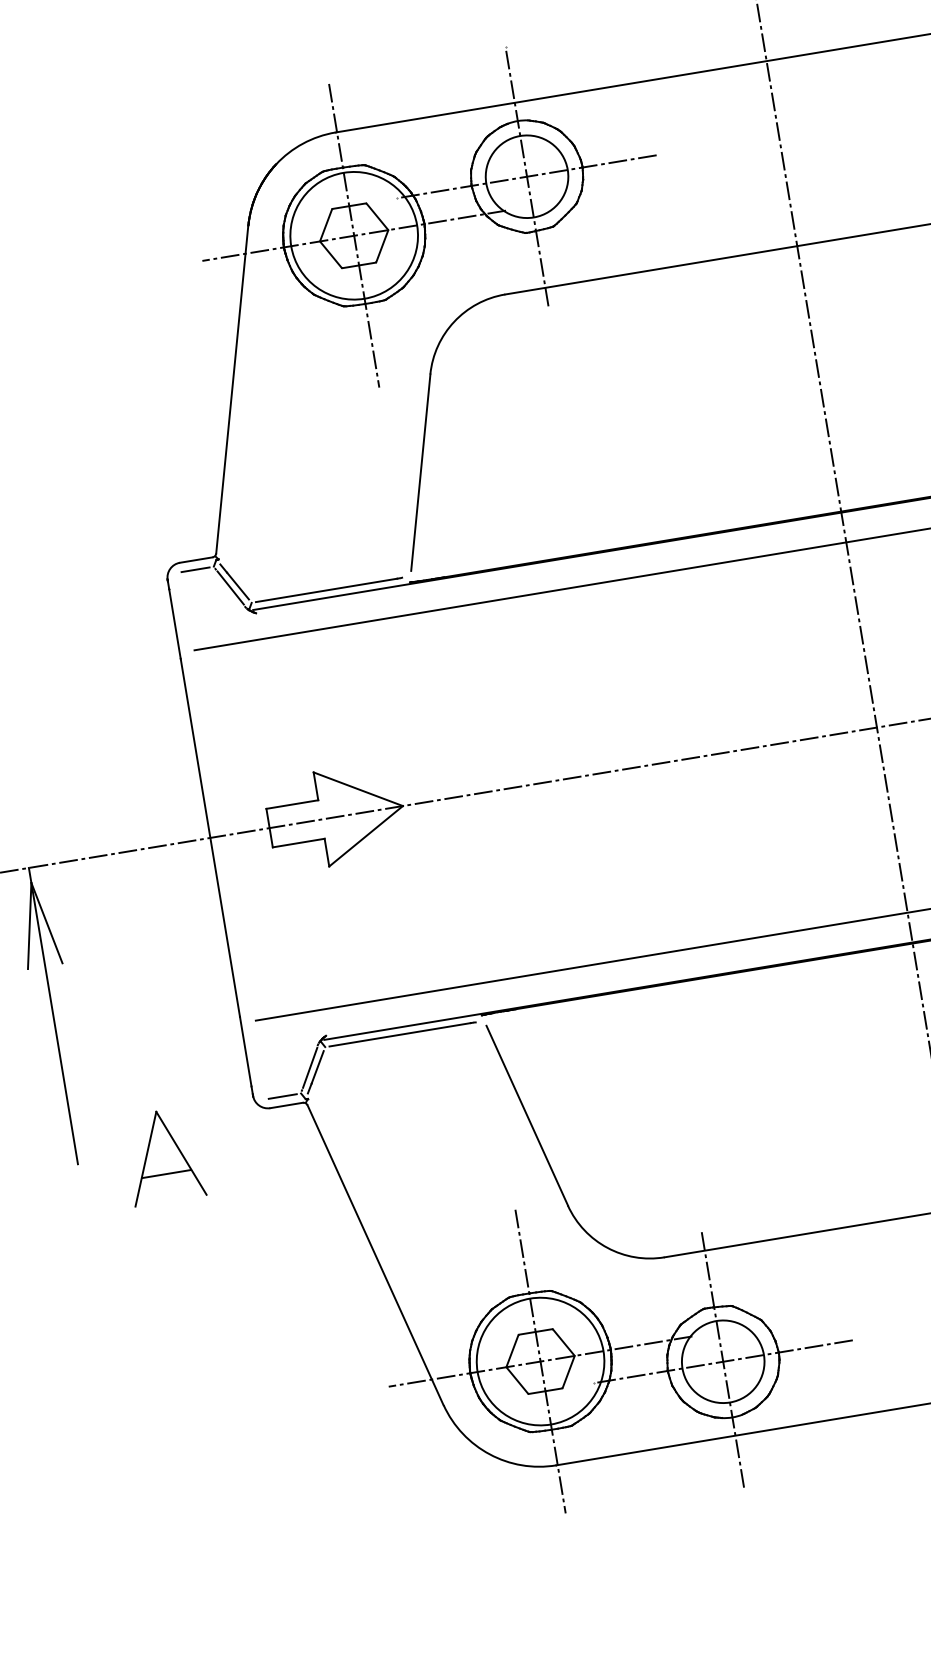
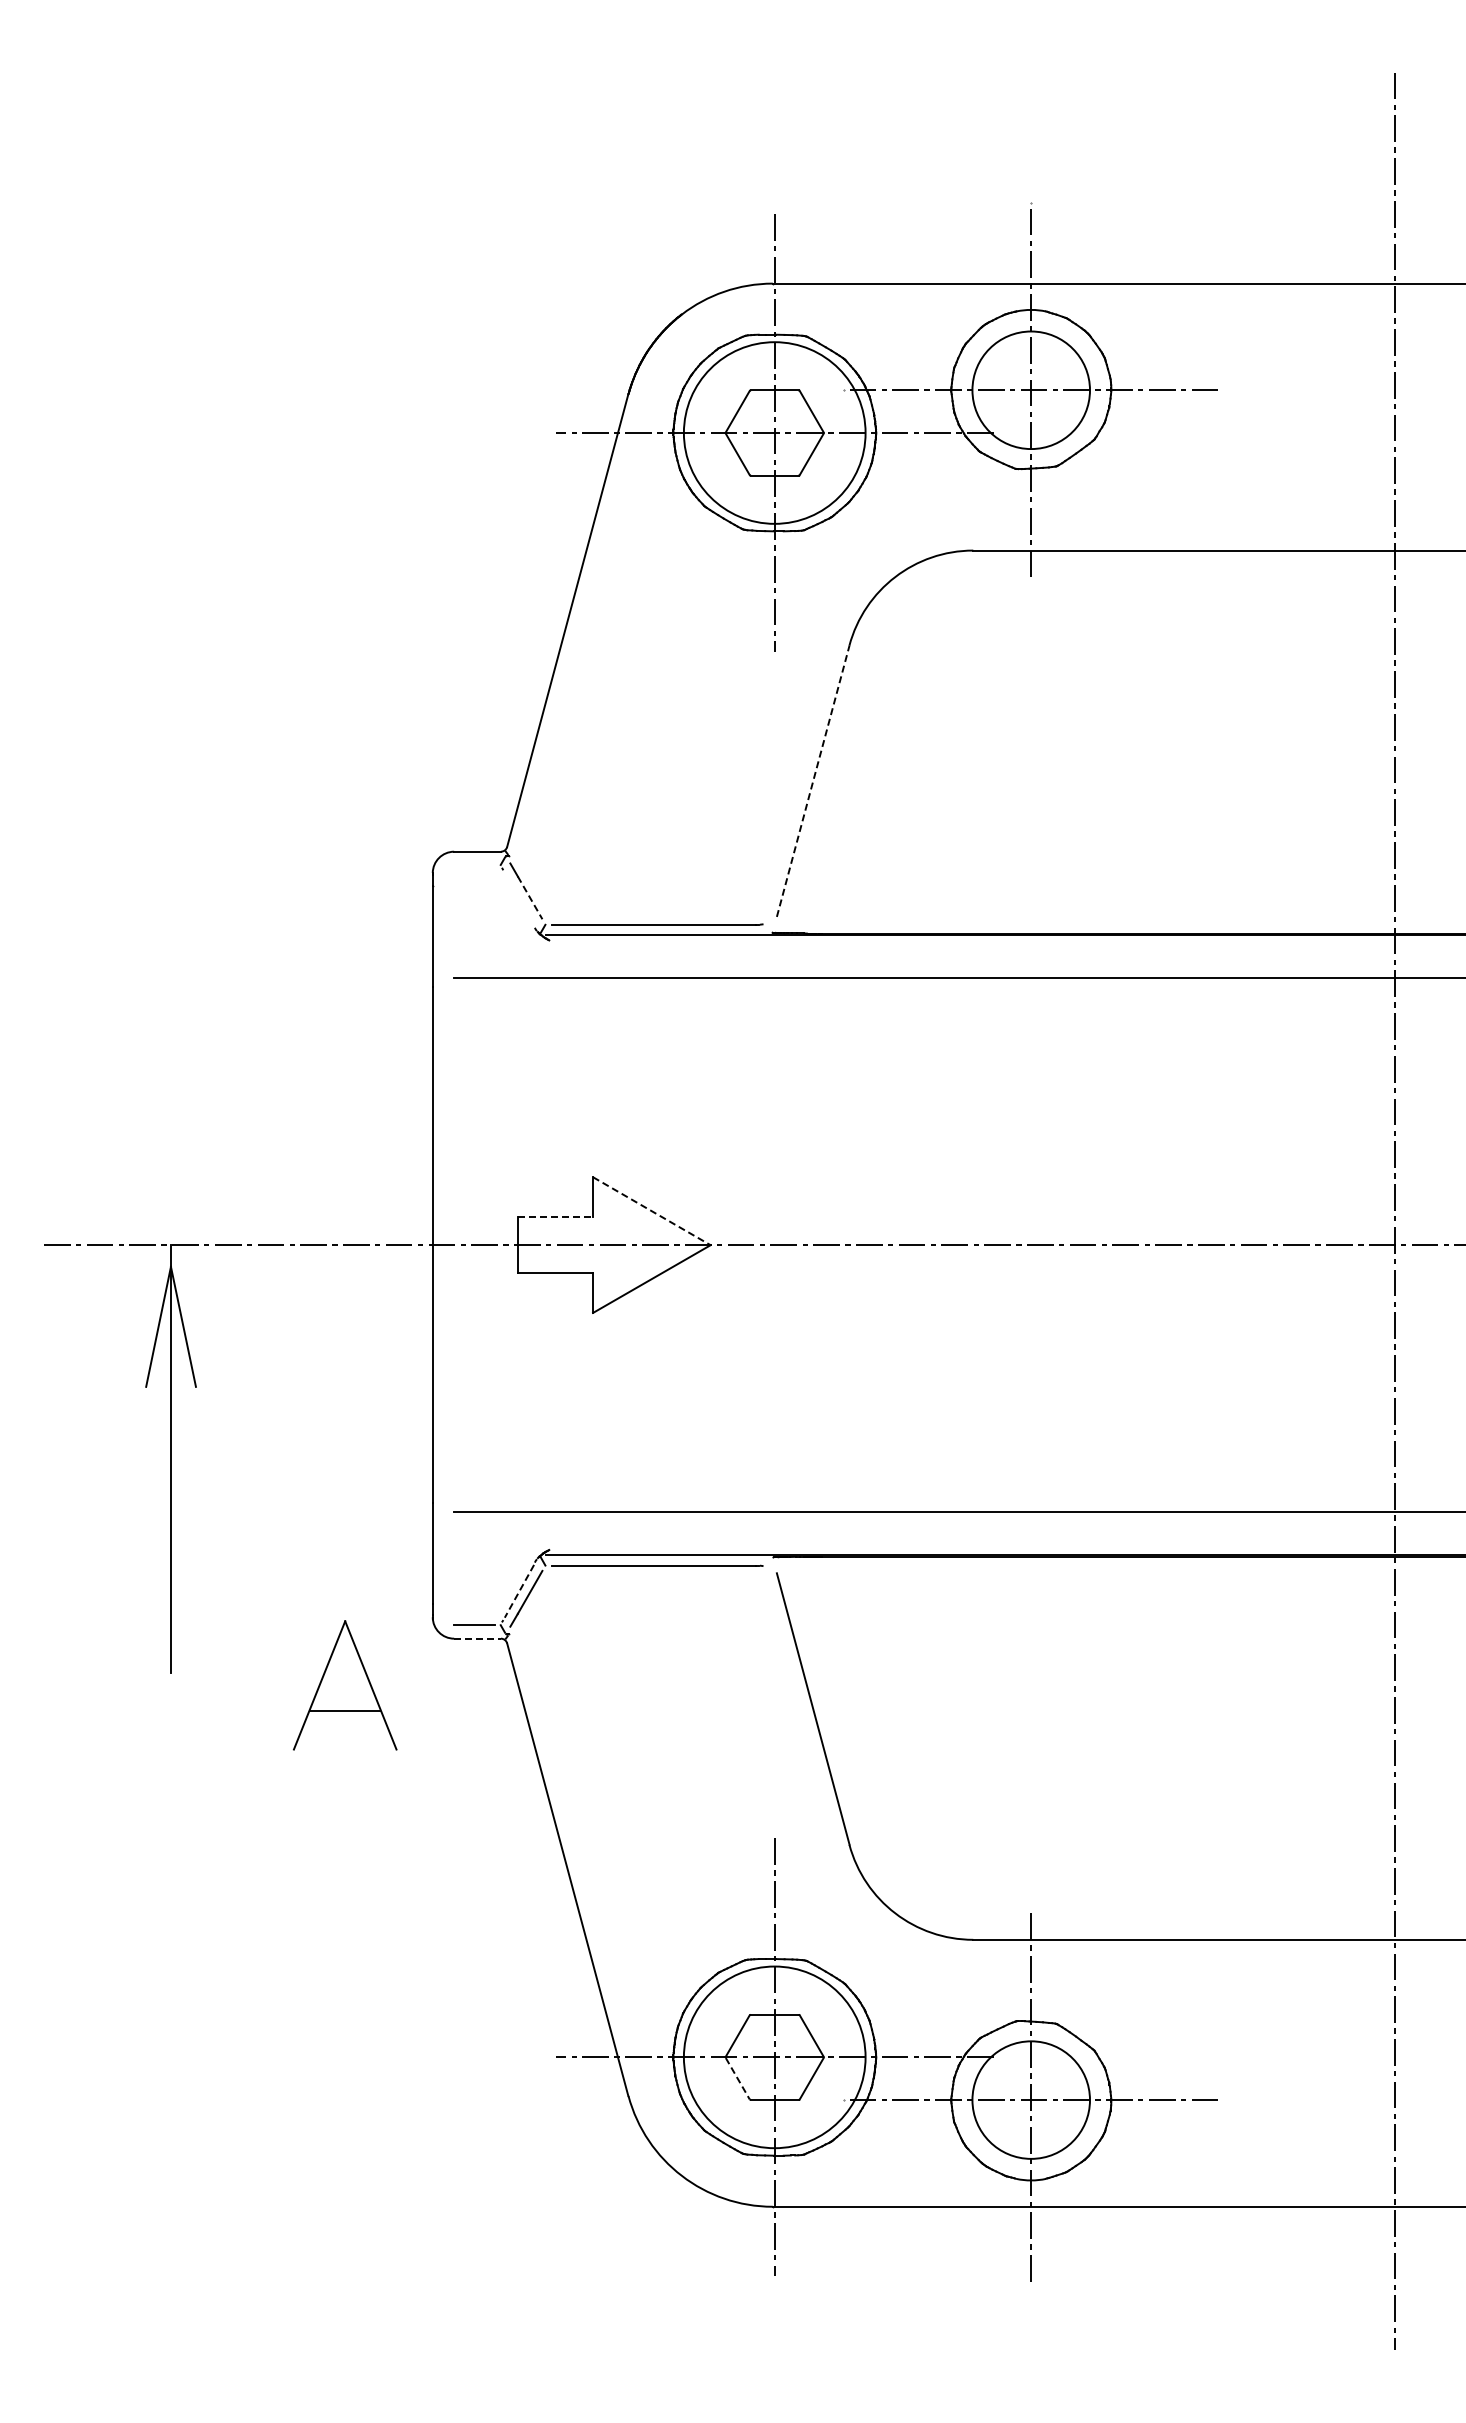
line: (420, 472) -> (813, 780), solid -> dashed
line: (195, 569) -> (474, 865), removed
line: (238, 585) -> (530, 897), solid -> dashed
line: (230, 587) -> (519, 898), removed
line: (358, 789) -> (651, 1211), solid -> dashed
line: (292, 804) -> (556, 1217), solid -> dashed
line: (310, 1067) -> (519, 1591), solid -> dashed
line: (287, 1105) -> (478, 1638), solid -> dashed
part: (163, 1156) -> (345, 1685), moved
line: (517, 1380) -> (737, 2078), solid -> dashed

